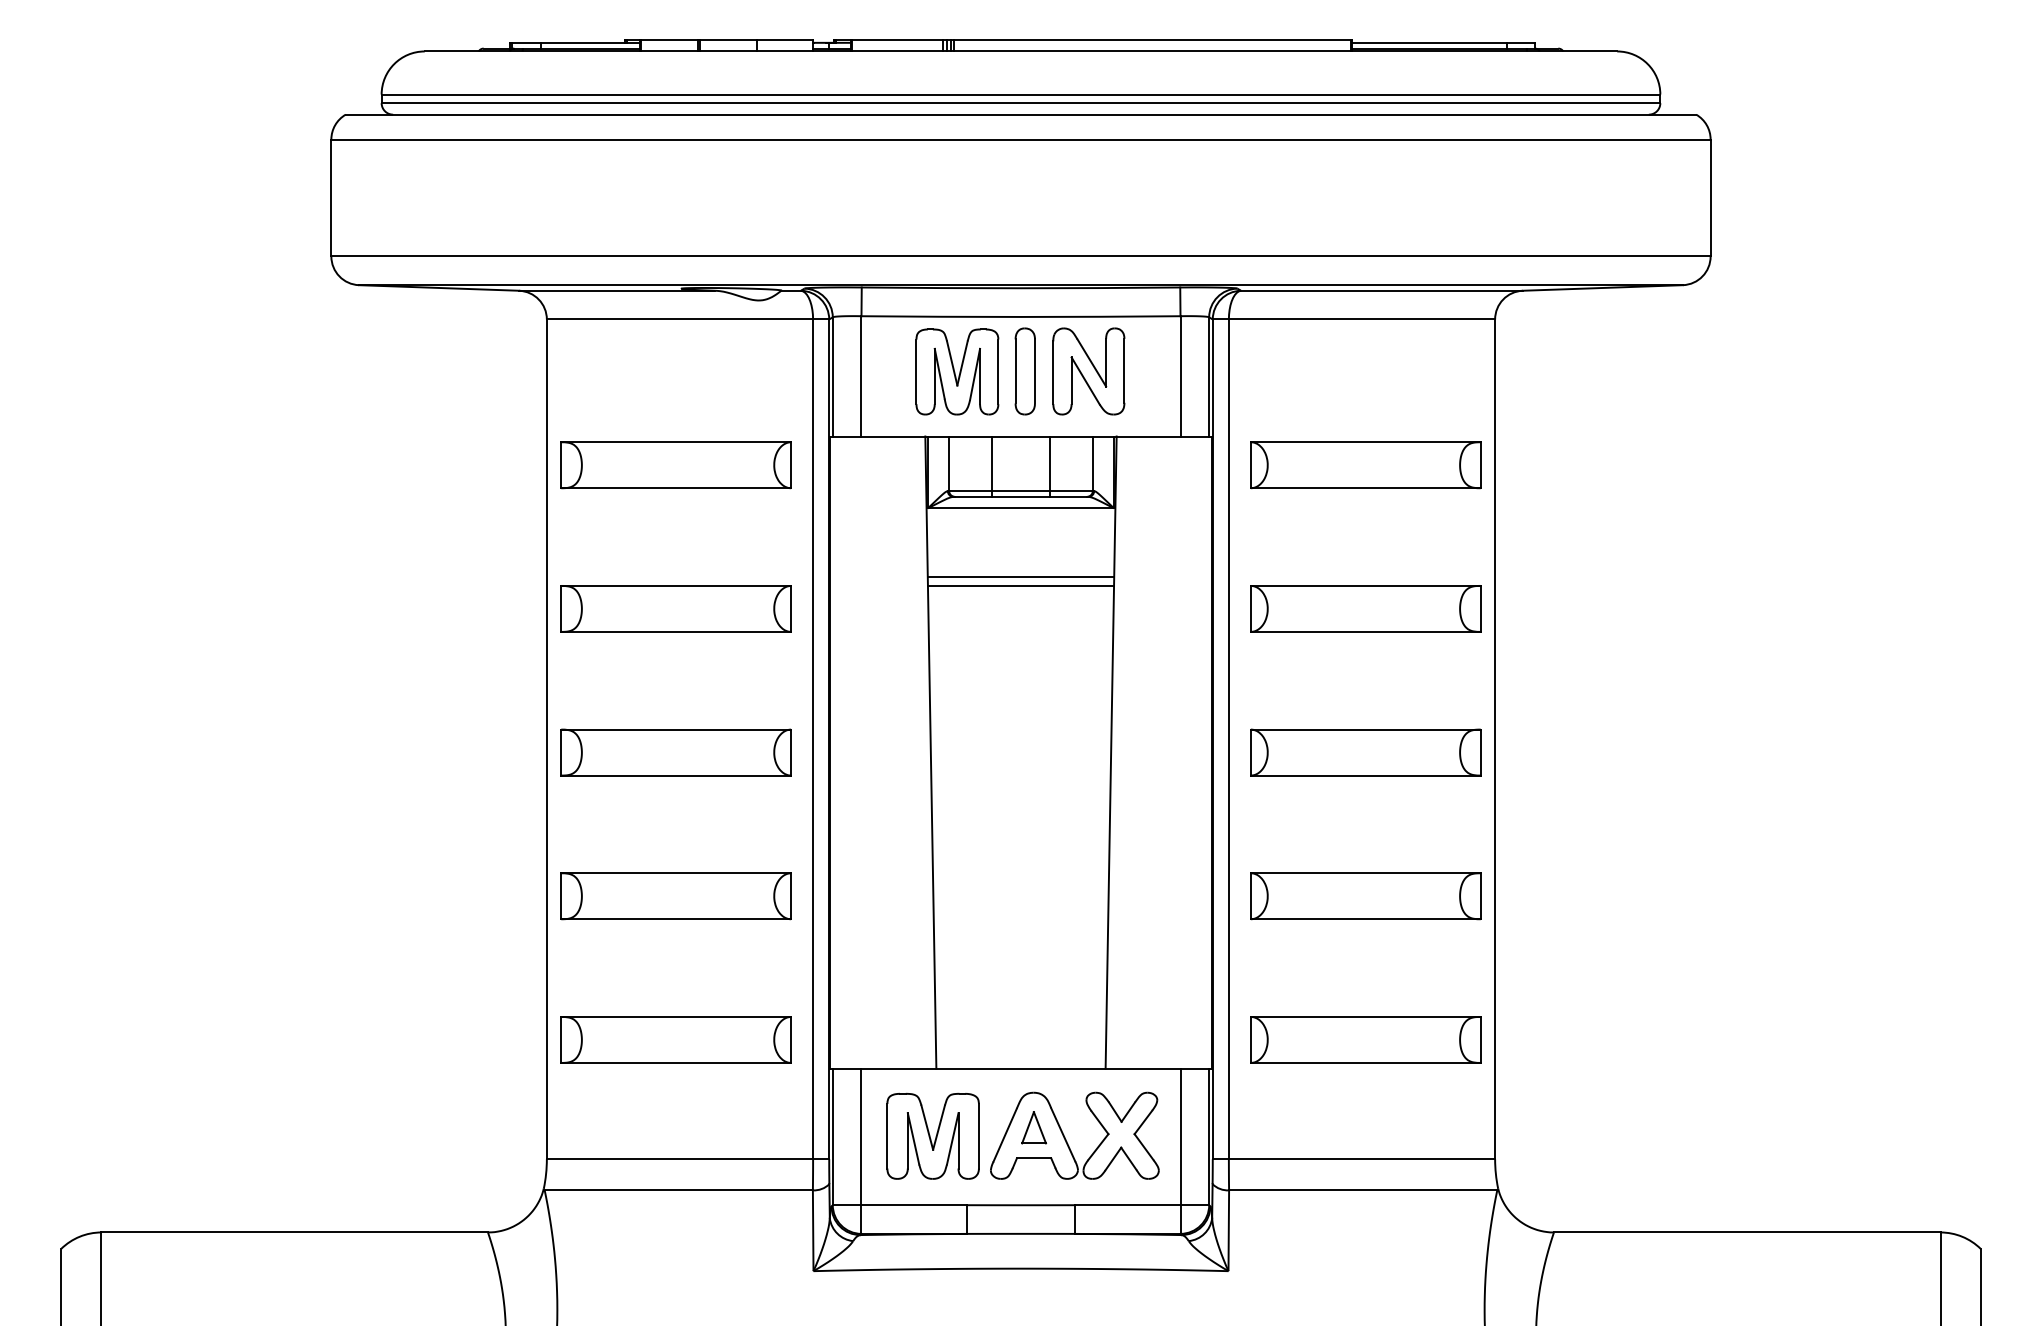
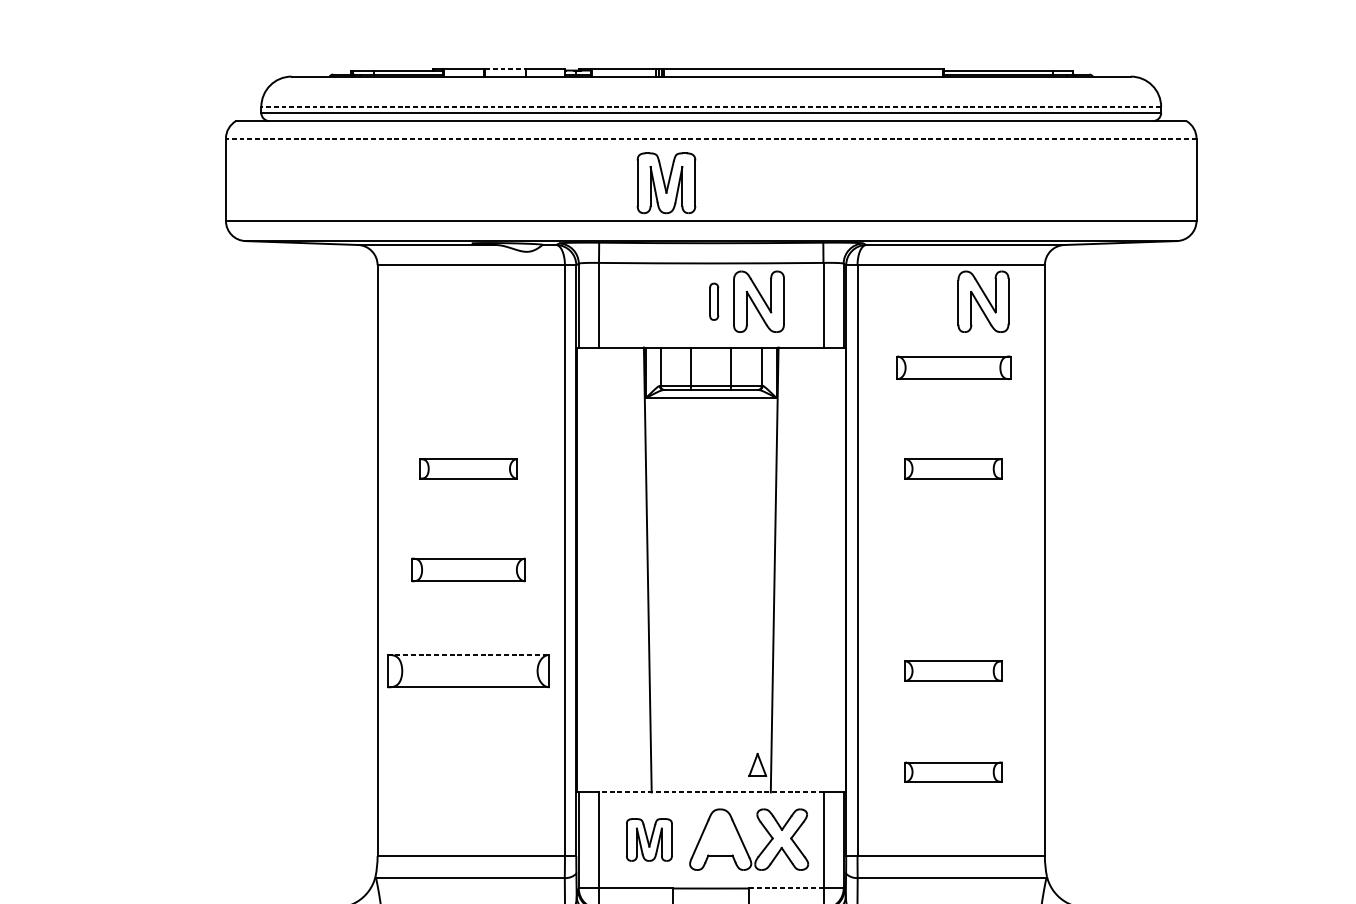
line: (728, 39) -> (505, 68), solid -> dashed
line: (1020, 94) -> (710, 106), solid -> dashed
line: (1021, 139) -> (711, 138), solid -> dashed
part: (957, 371) -> (666, 182), moved
part: (1024, 371) -> (713, 301), size x0.6
part: (1407, 371) -> (983, 301), added
part: (675, 465) -> (468, 367), removed
part: (1365, 465) -> (953, 367), size x0.7
line: (1020, 577) -> (710, 446), removed
line: (1020, 585) -> (710, 452), removed
part: (675, 608) -> (468, 468), size x0.6
part: (1365, 608) -> (953, 468), size x0.6
part: (675, 752) -> (468, 569), size x0.7
part: (1365, 752) -> (953, 569), removed
line: (676, 873) -> (468, 655), solid -> dashed
part: (1365, 896) -> (953, 671), size x0.6
part: (675, 1039) -> (468, 771), removed
part: (1365, 1039) -> (953, 771), size x0.6
line: (1021, 1068) -> (711, 792), solid -> dashed
part: (1033, 1127) -> (757, 764), moved
part: (932, 1135) -> (648, 839), size x0.7
line: (1127, 1205) -> (786, 888), solid -> dashed

